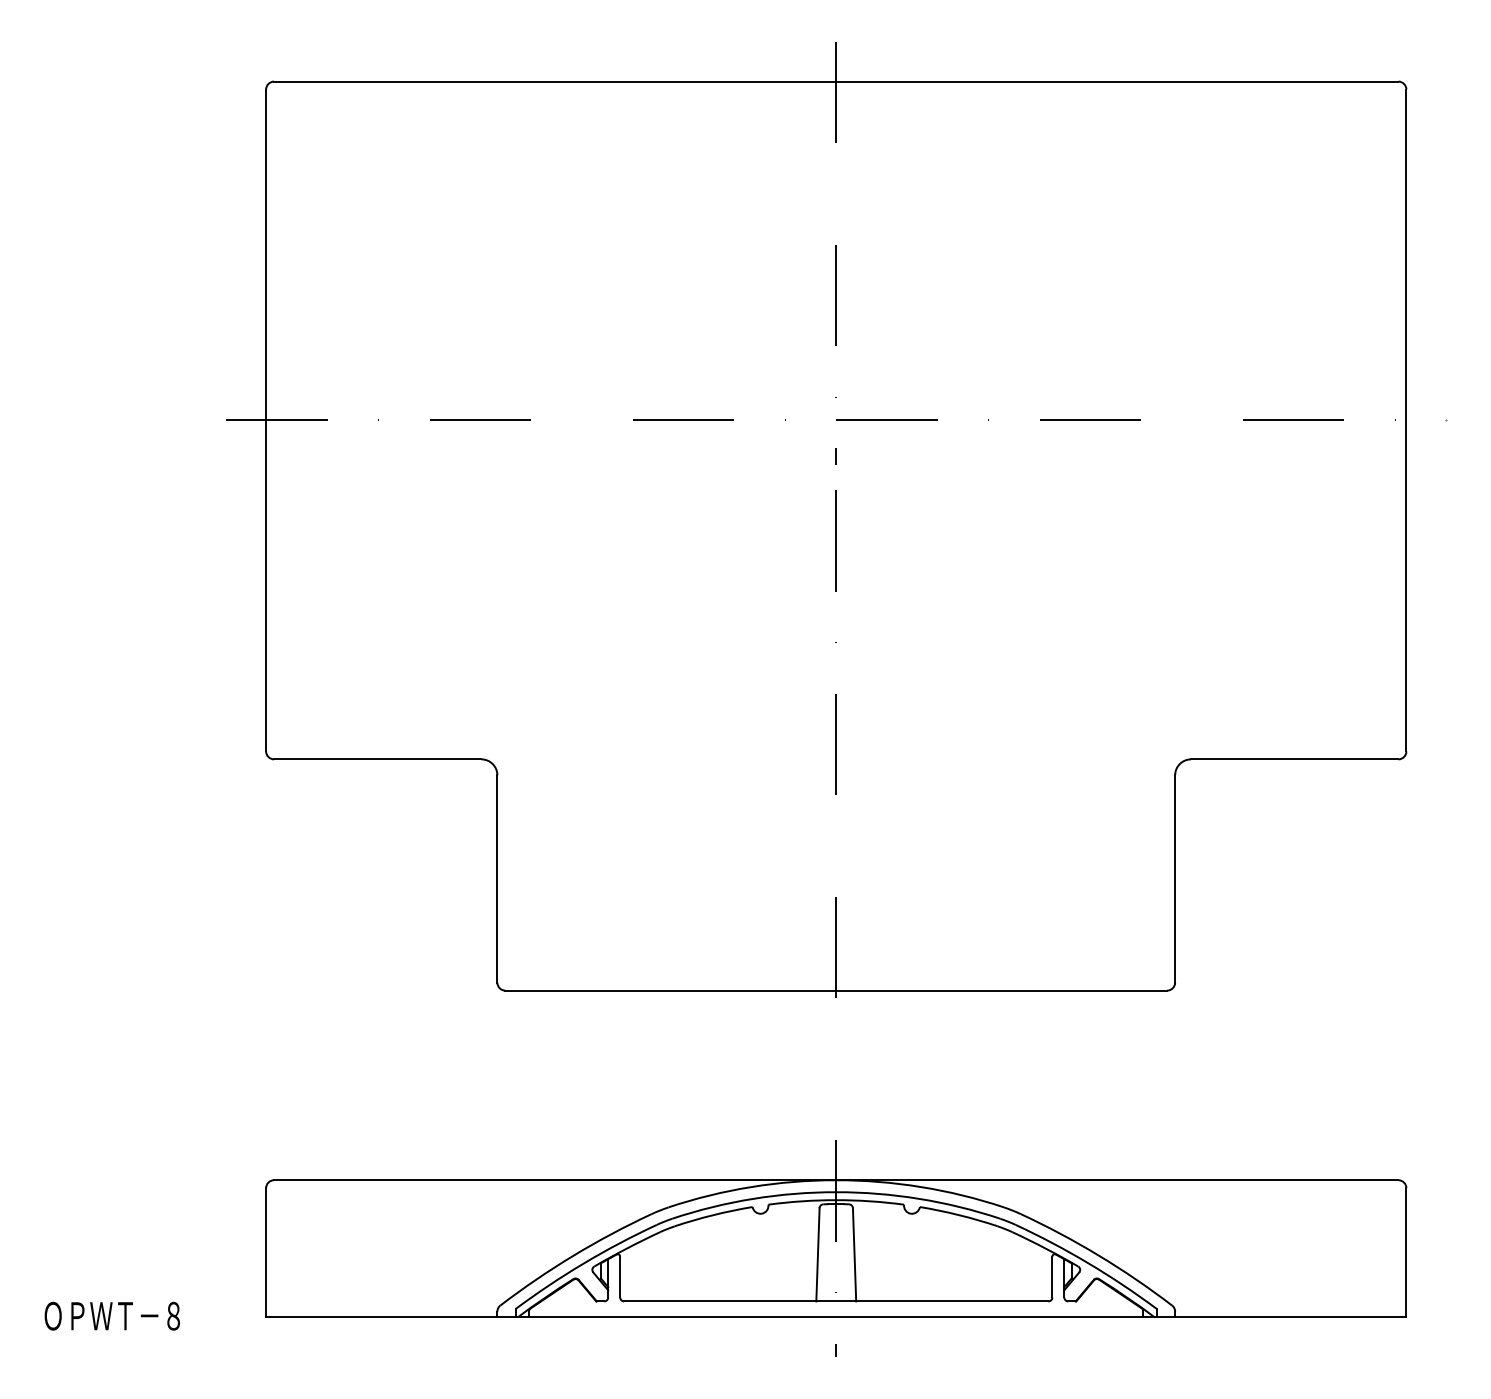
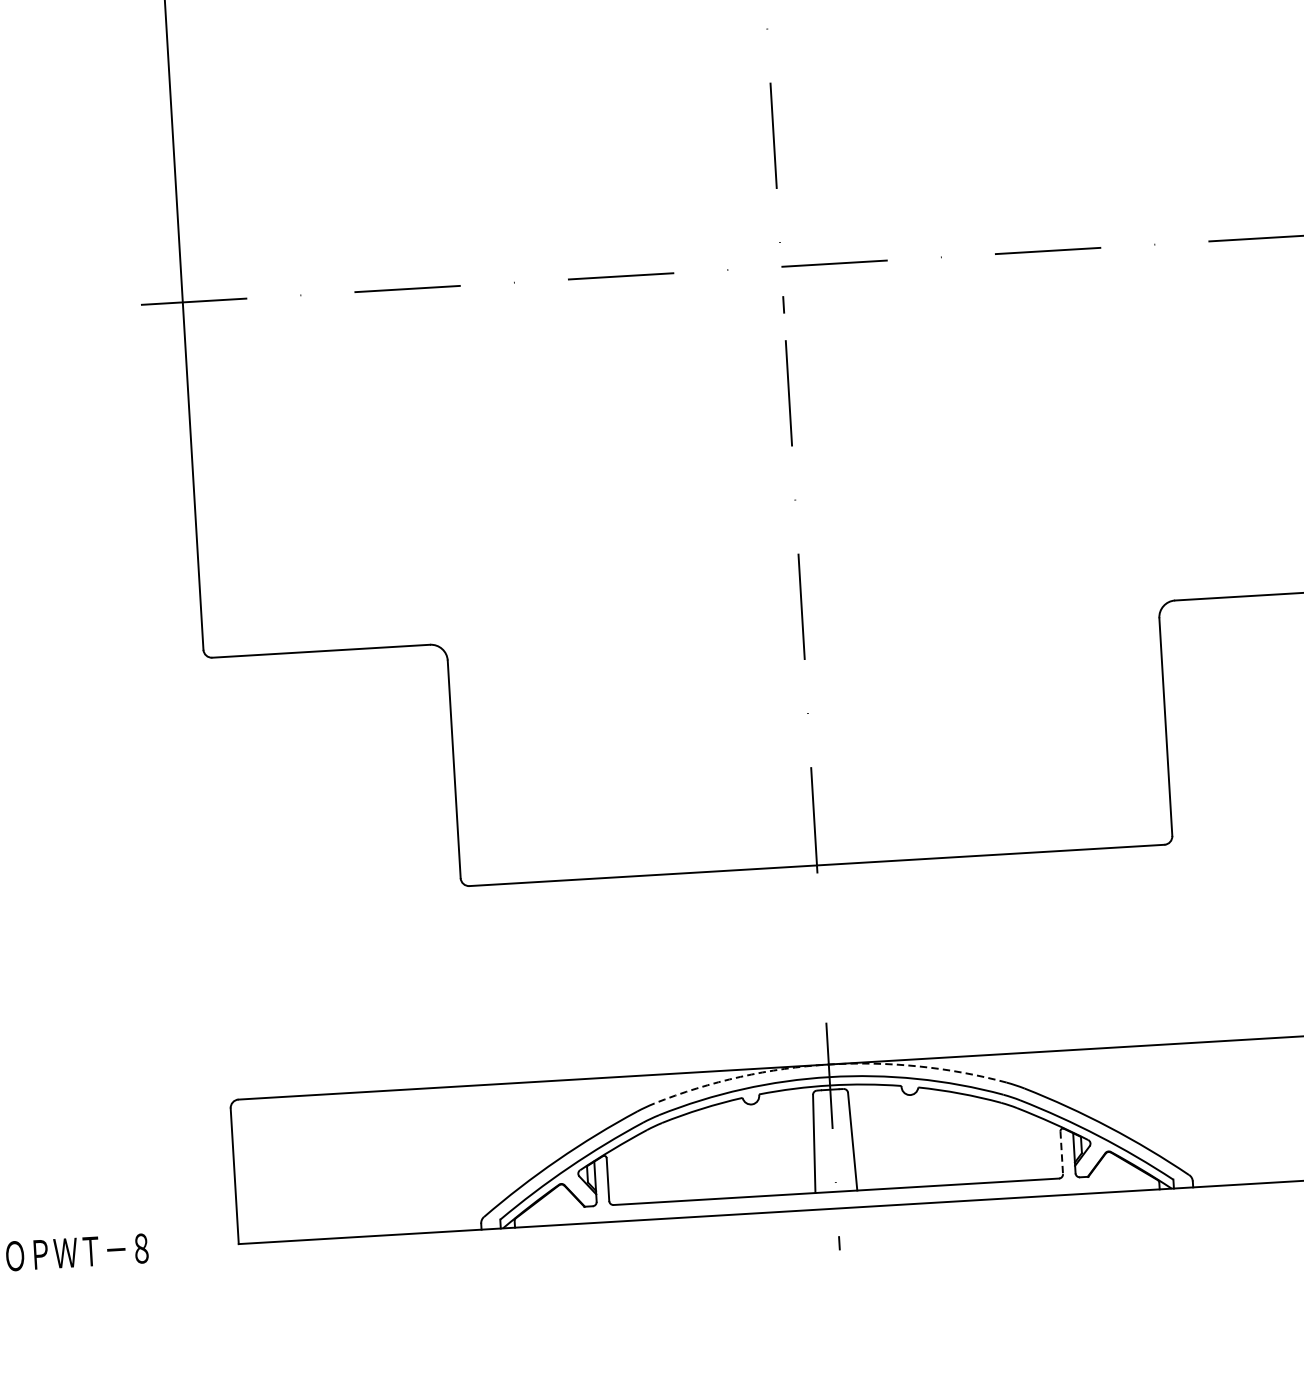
arc: (836, 1180) -> (829, 1064), solid -> dashed
line: (1052, 1277) -> (1061, 1153), solid -> dashed

